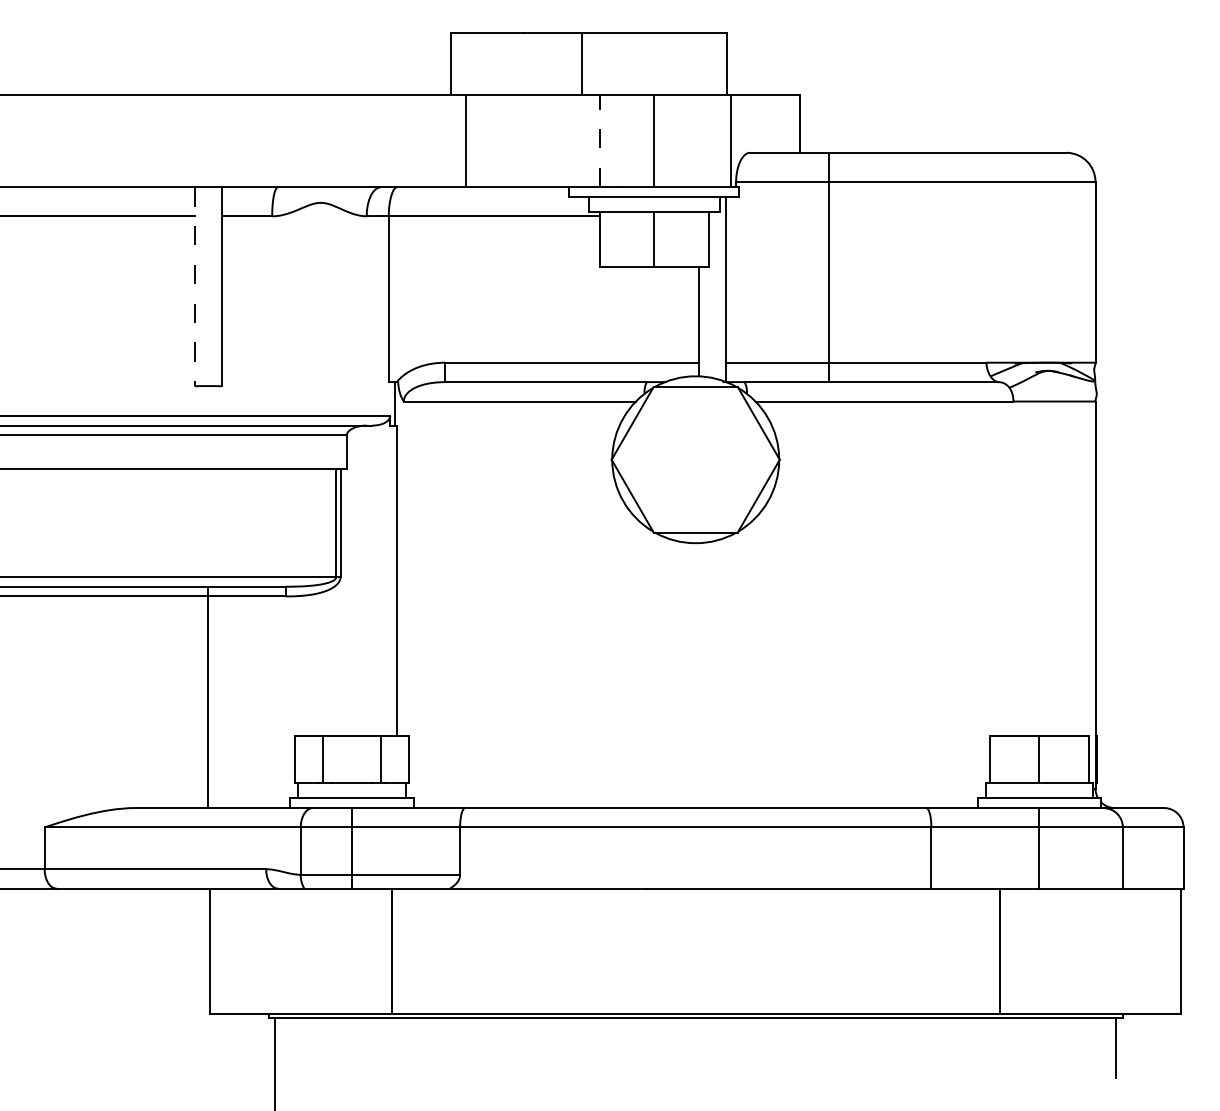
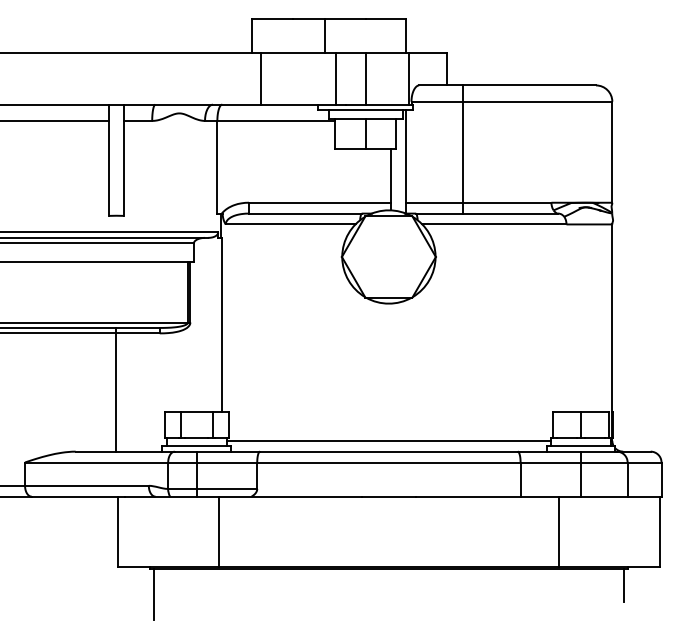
line: (600, 140) -> (335, 78), dashed -> solid
line: (193, 287) -> (108, 160), dashed -> solid
line: (694, 788) -> (388, 440), added

